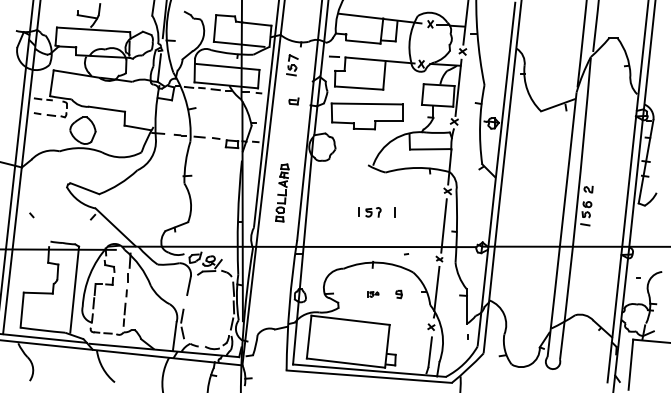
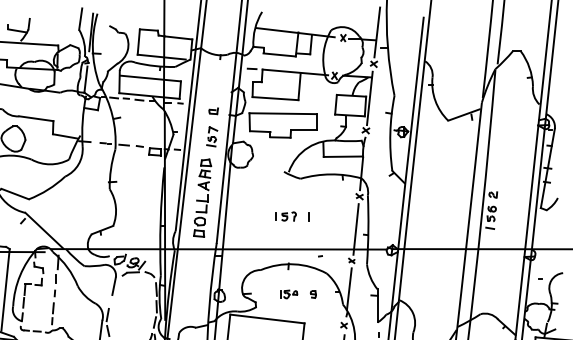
part: (292, 65) -> (212, 136), moved
part: (282, 192) -> (202, 197), size x1.43
part: (372, 294) -> (288, 294), size x1.67

